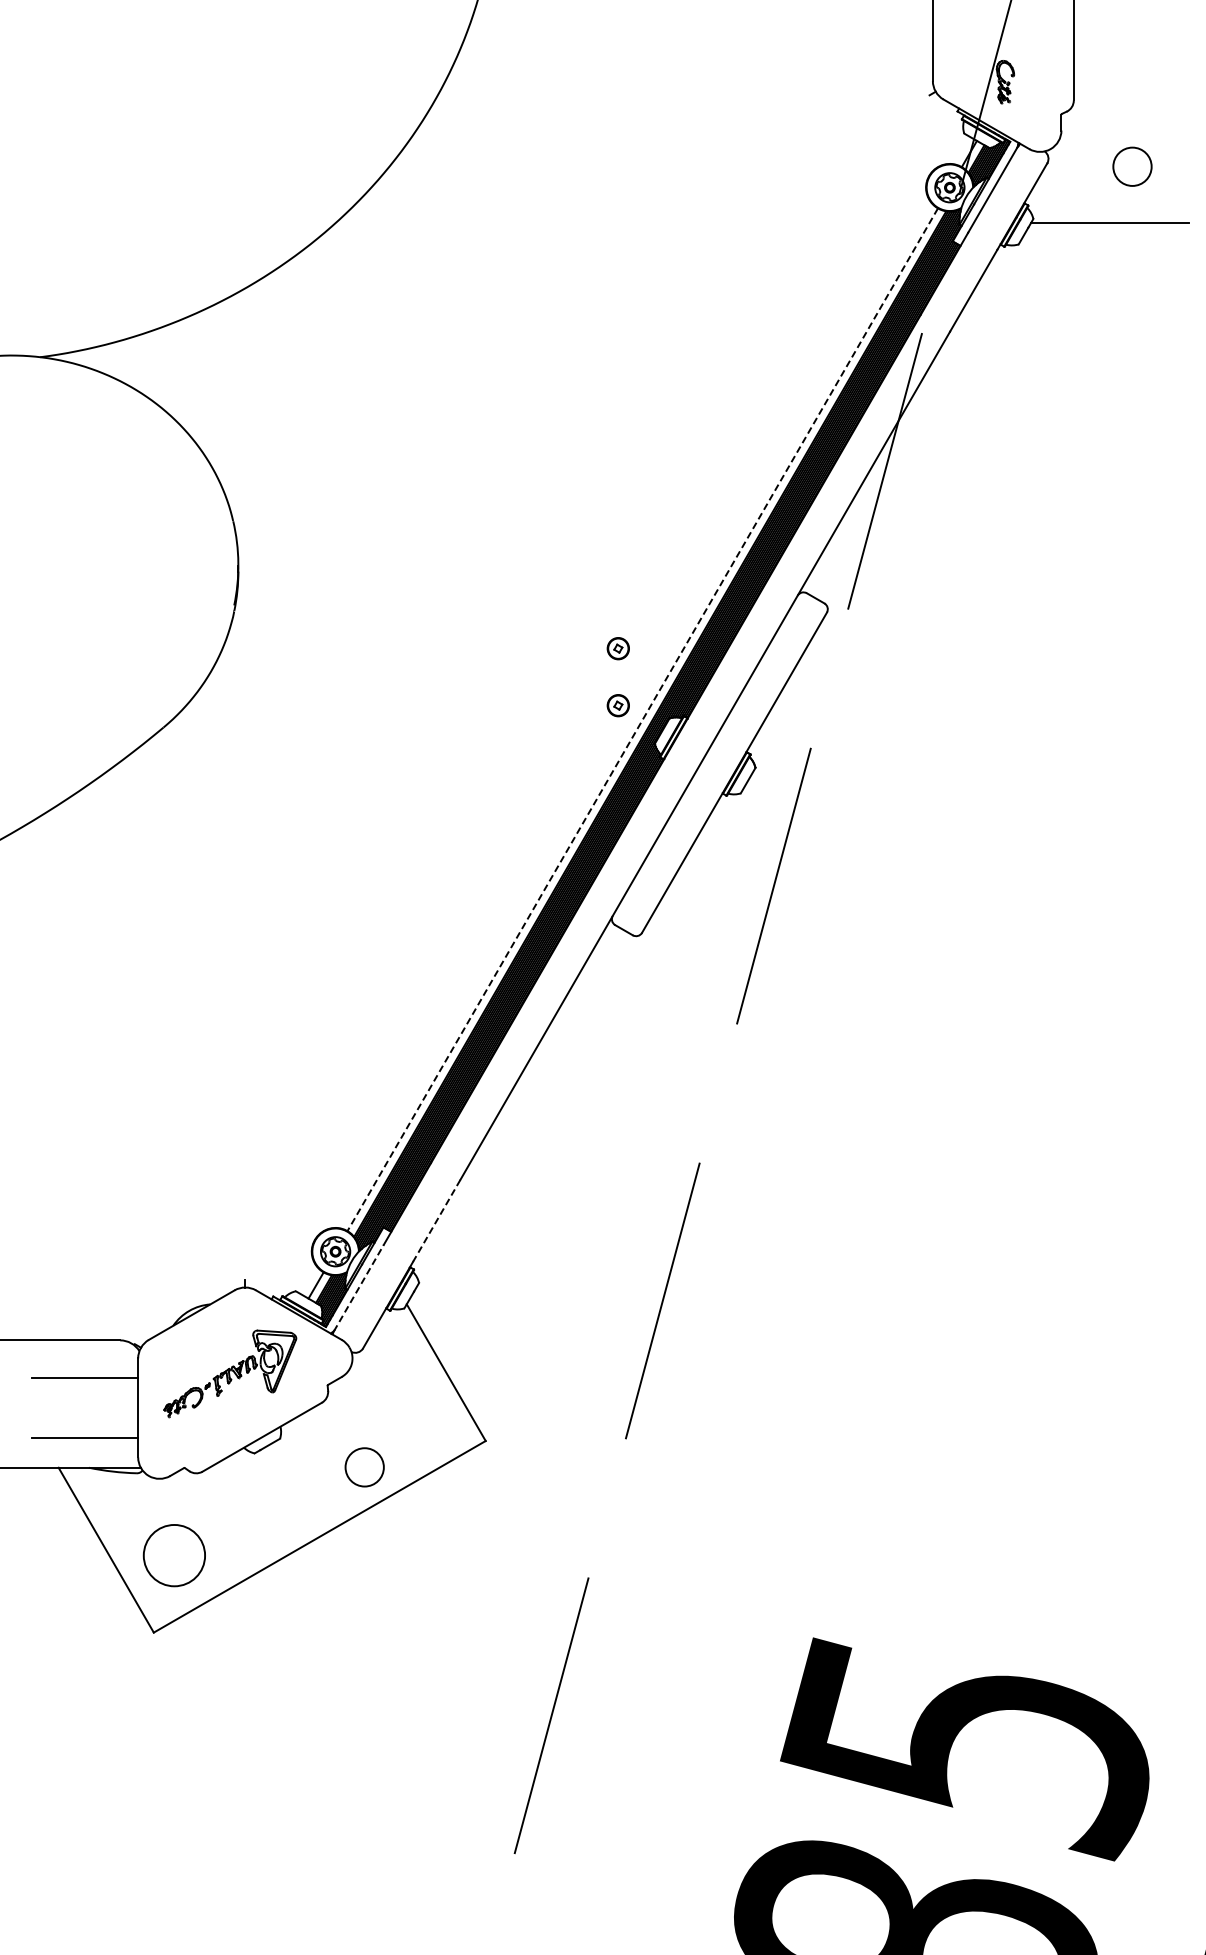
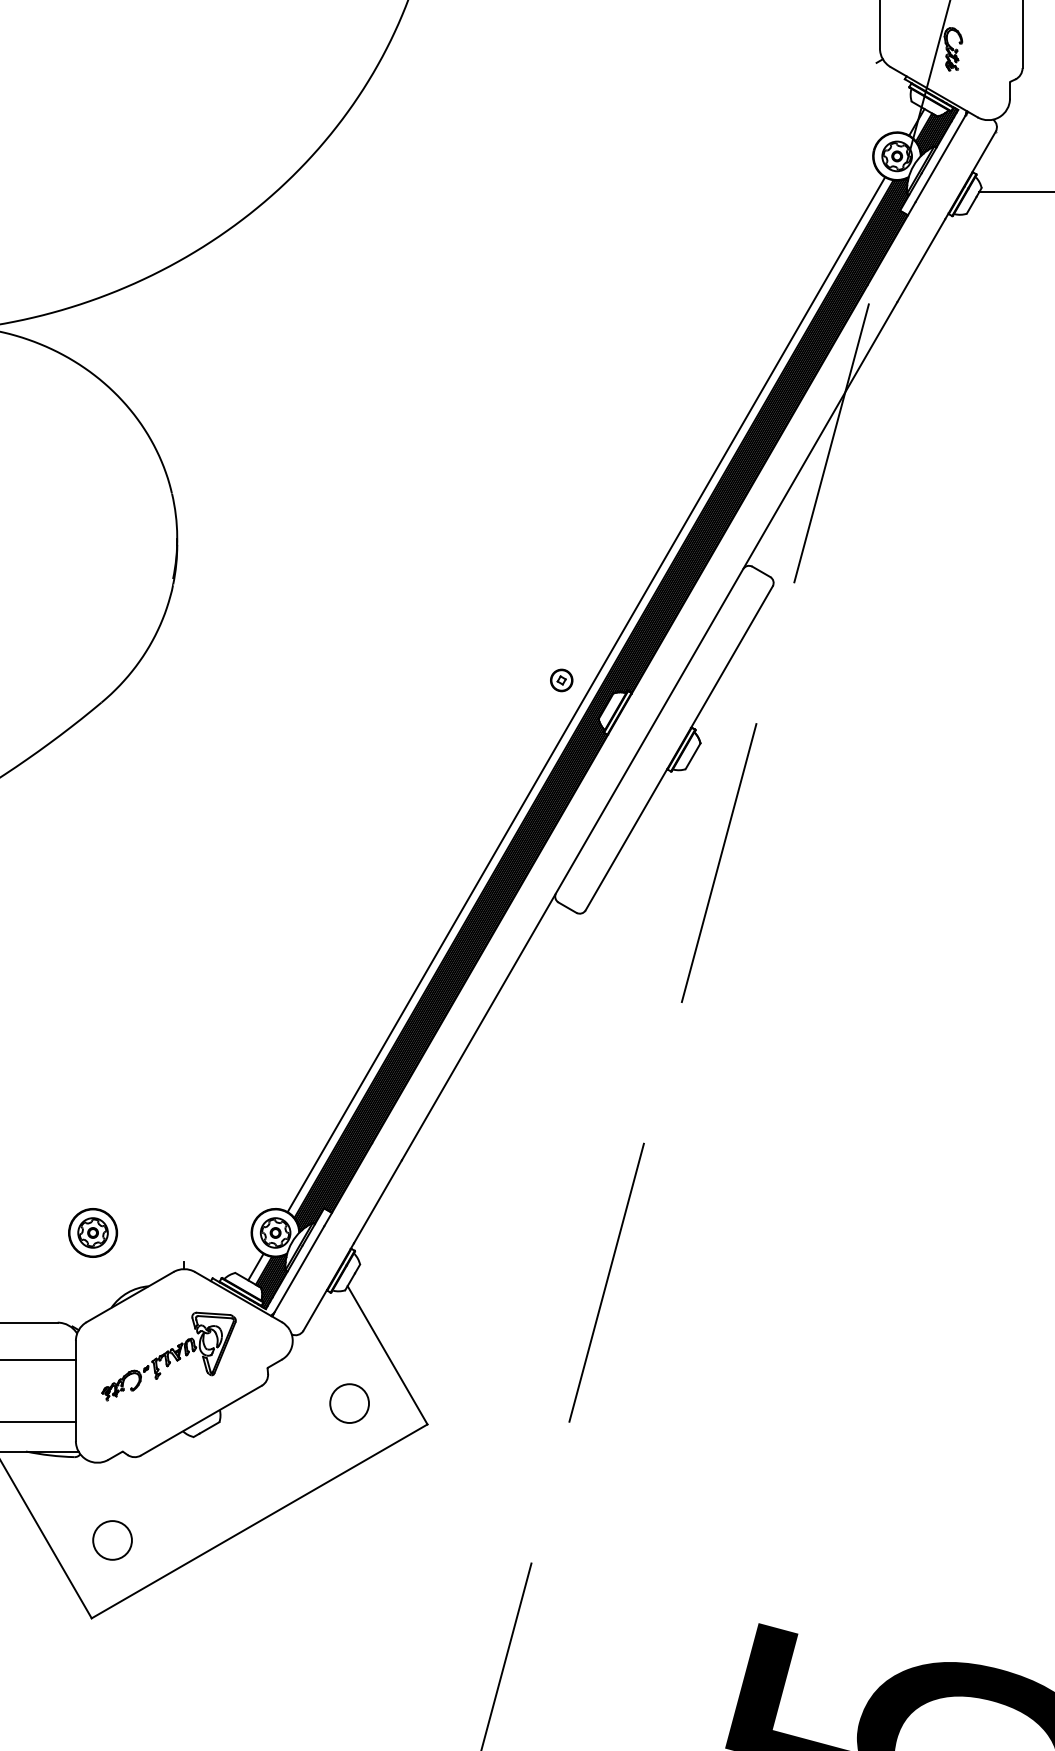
part: (617, 648) -> (560, 622), removed
line: (642, 720) -> (586, 695), dashed -> solid
line: (436, 1221) -> (377, 1202), dashed -> solid
part: (154, 1251) -> (92, 1232), added
line: (358, 1288) -> (298, 1270), dashed -> solid
circle: (364, 1467) -> (349, 1403), moved
circle: (174, 1555) -> (112, 1540), size x0.62

